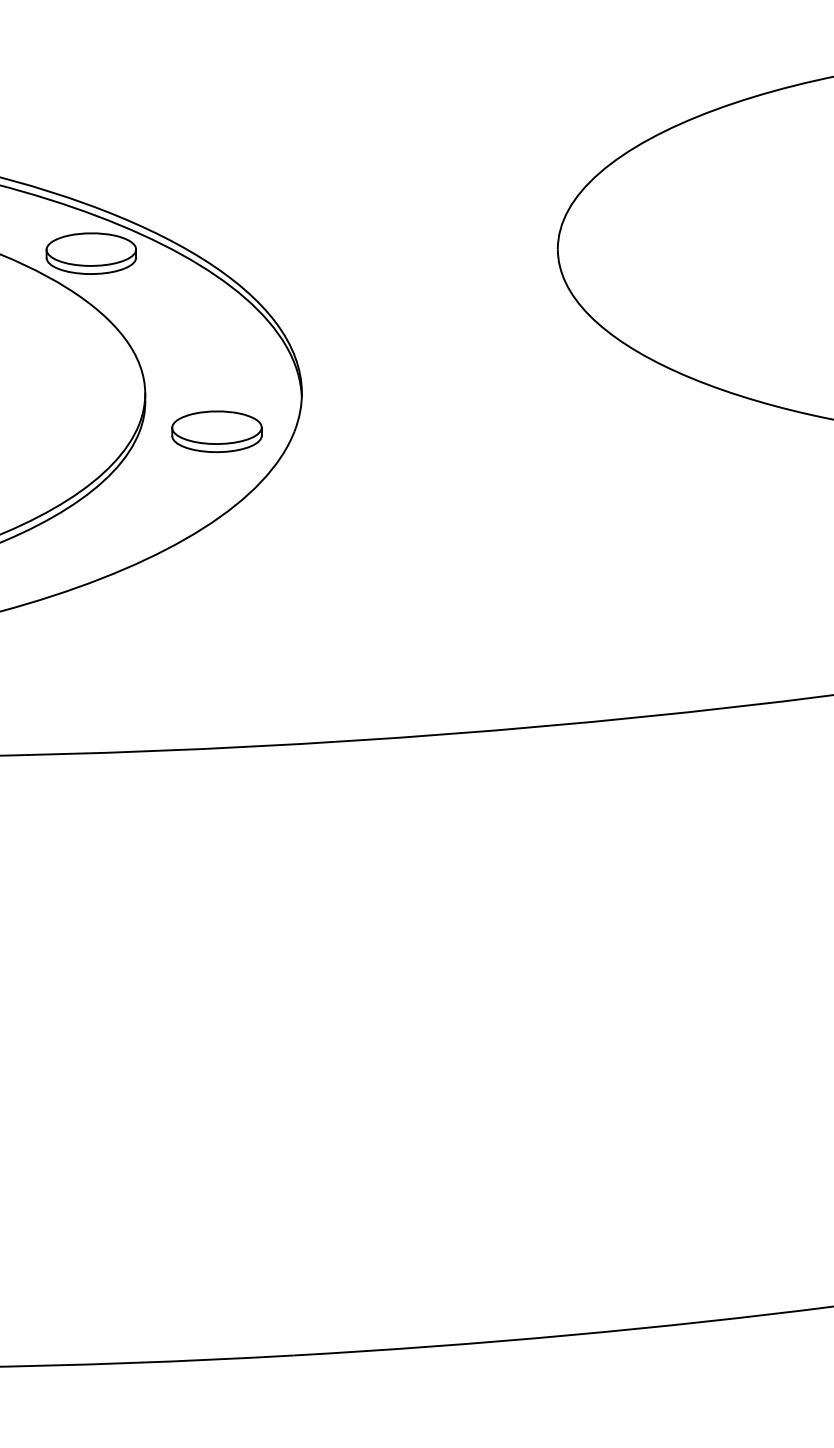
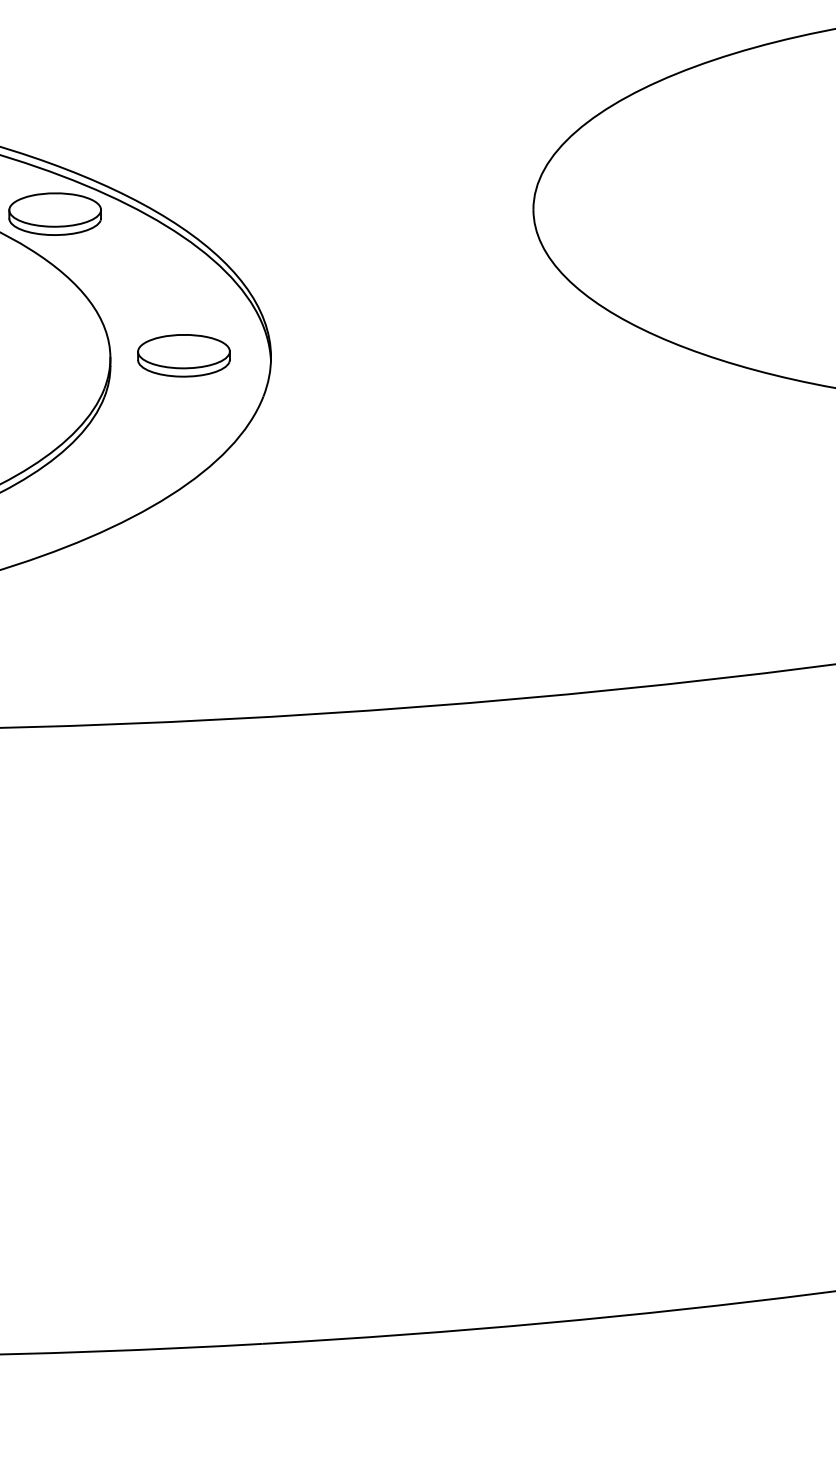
part: (216, 431) -> (183, 355), moved

